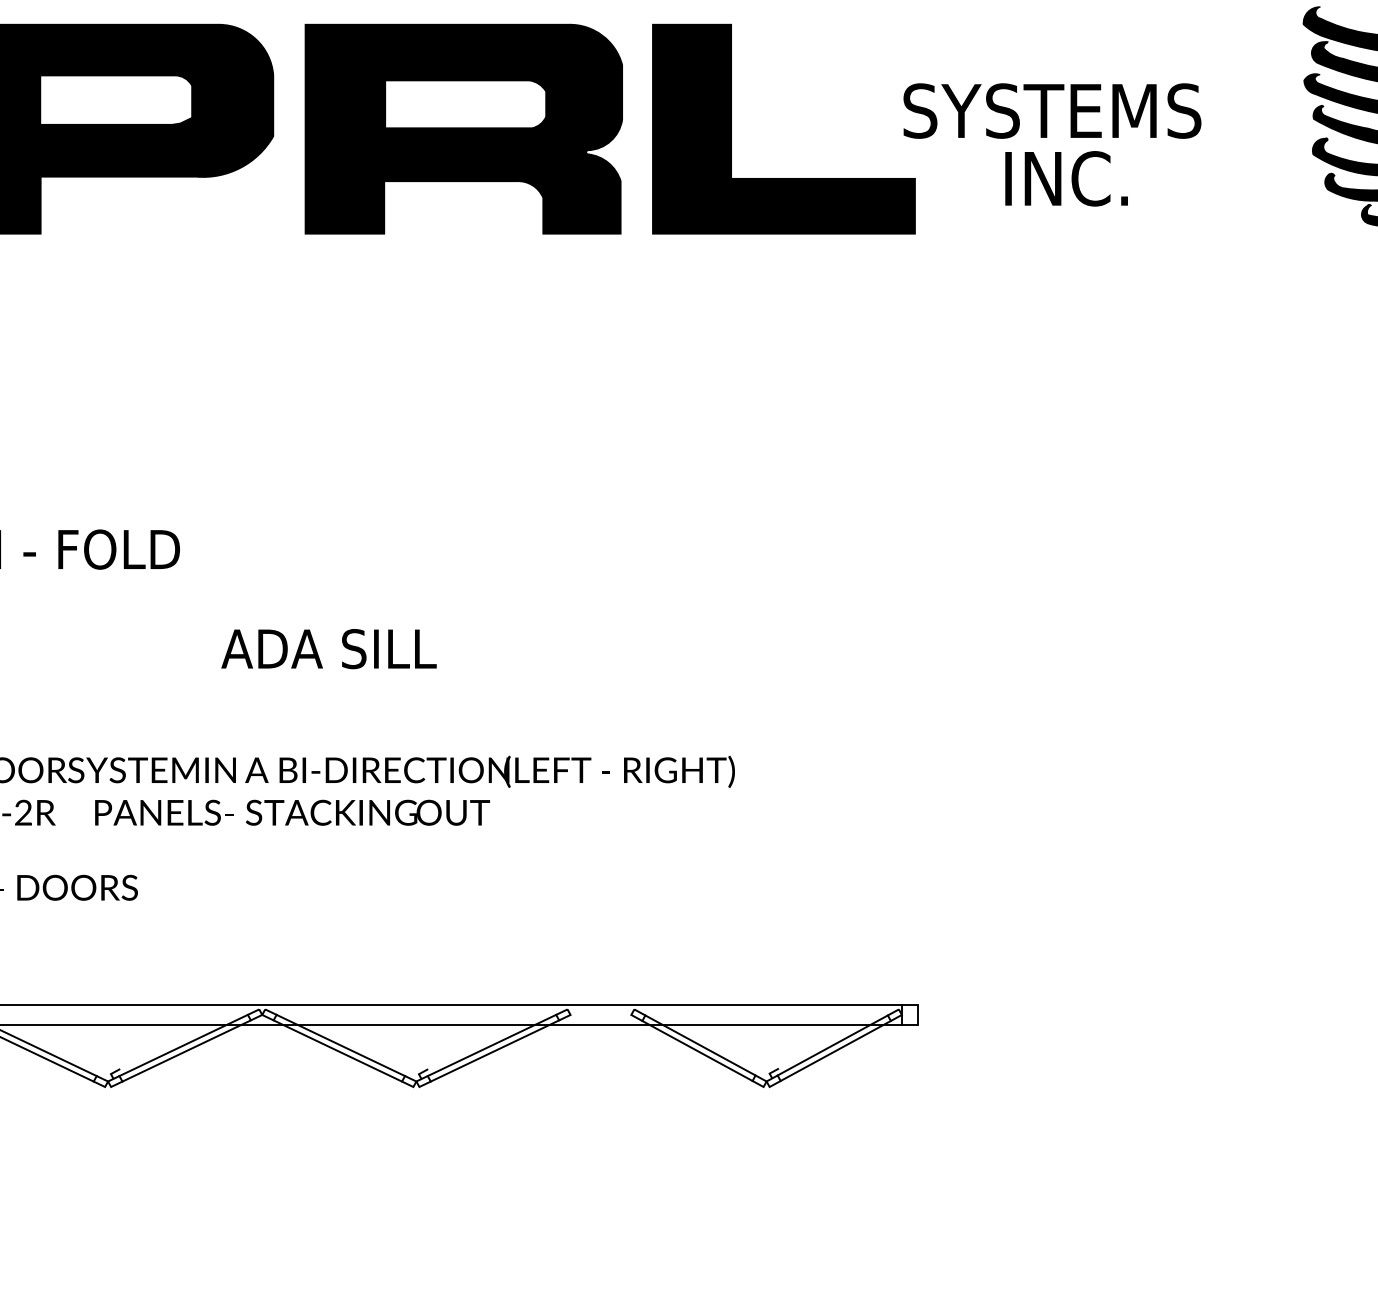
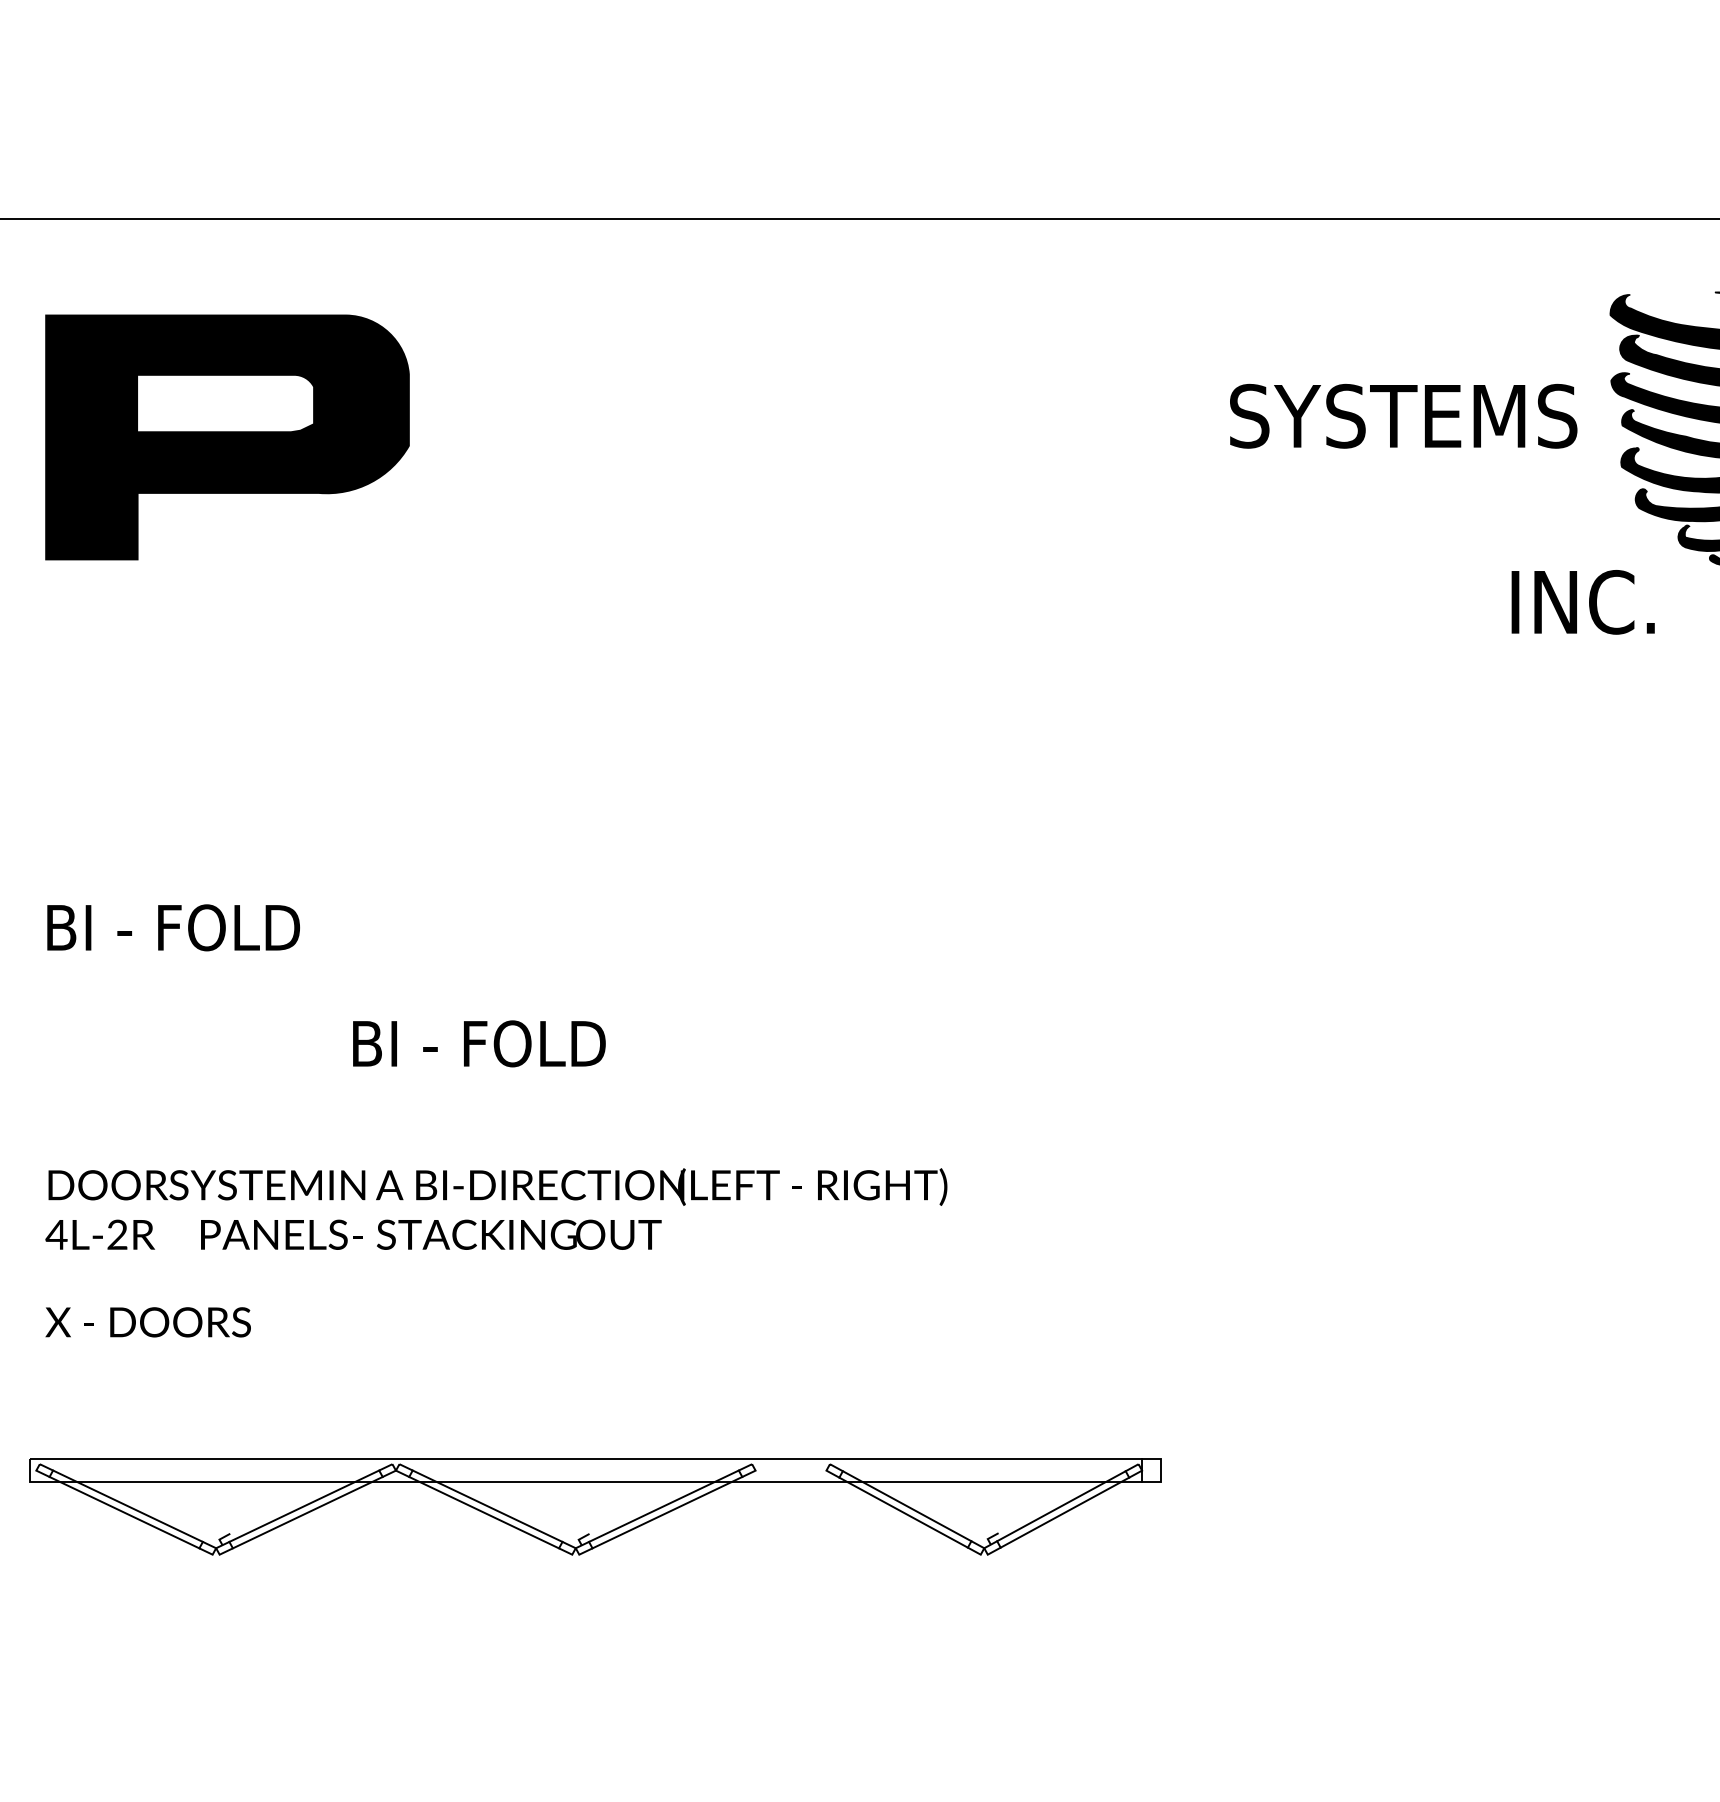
text: (1052, 110) -> (1403, 415), moved
part: (463, 129) -> (630, 437), removed
fill: (783, 129) -> (1004, 437), removed
text: (1066, 178) -> (1582, 602), moved
text: (331, 648) -> (476, 1043), ADA SILL -> BI - FOLD

